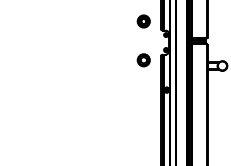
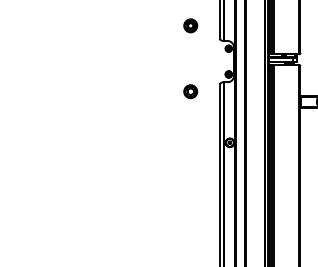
part: (143, 21) -> (190, 25), size x0.62
part: (143, 59) -> (190, 90), size x0.62

